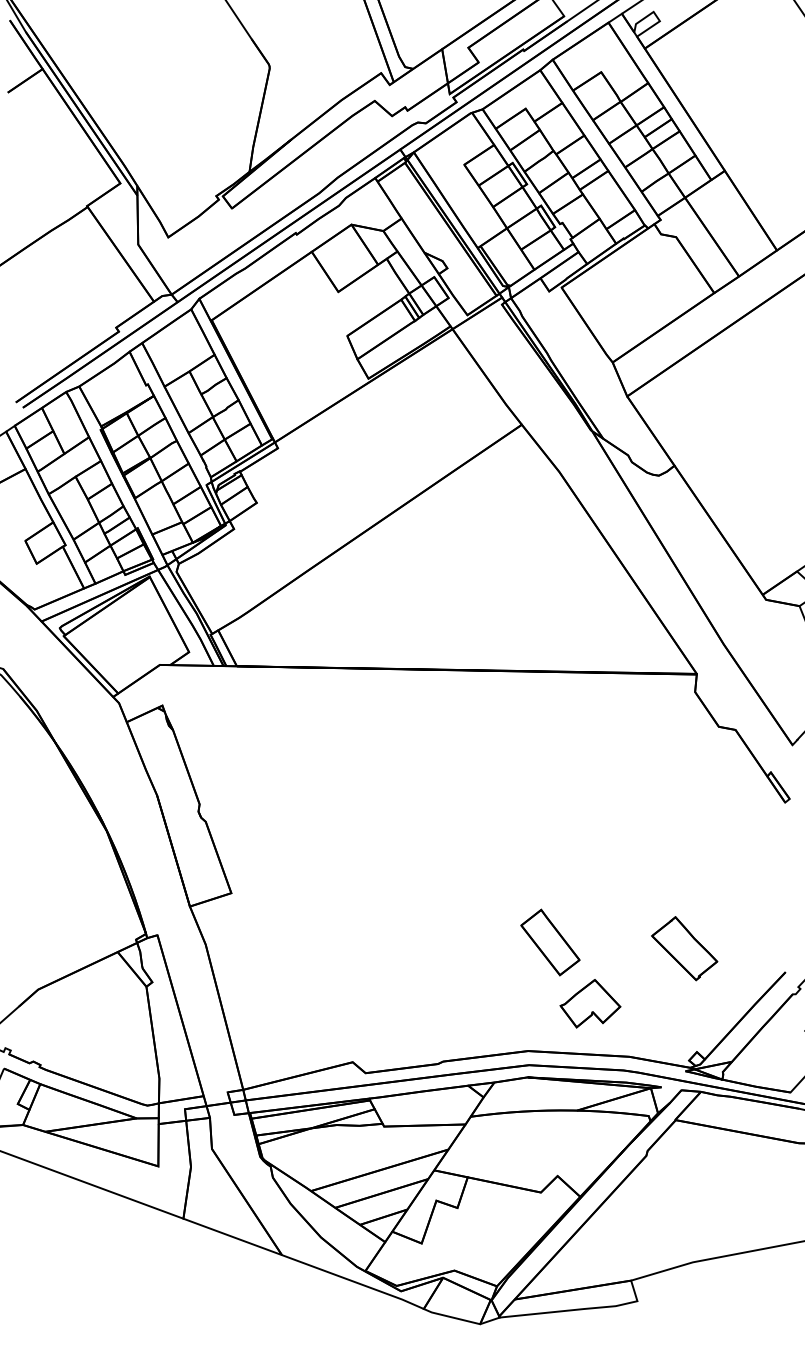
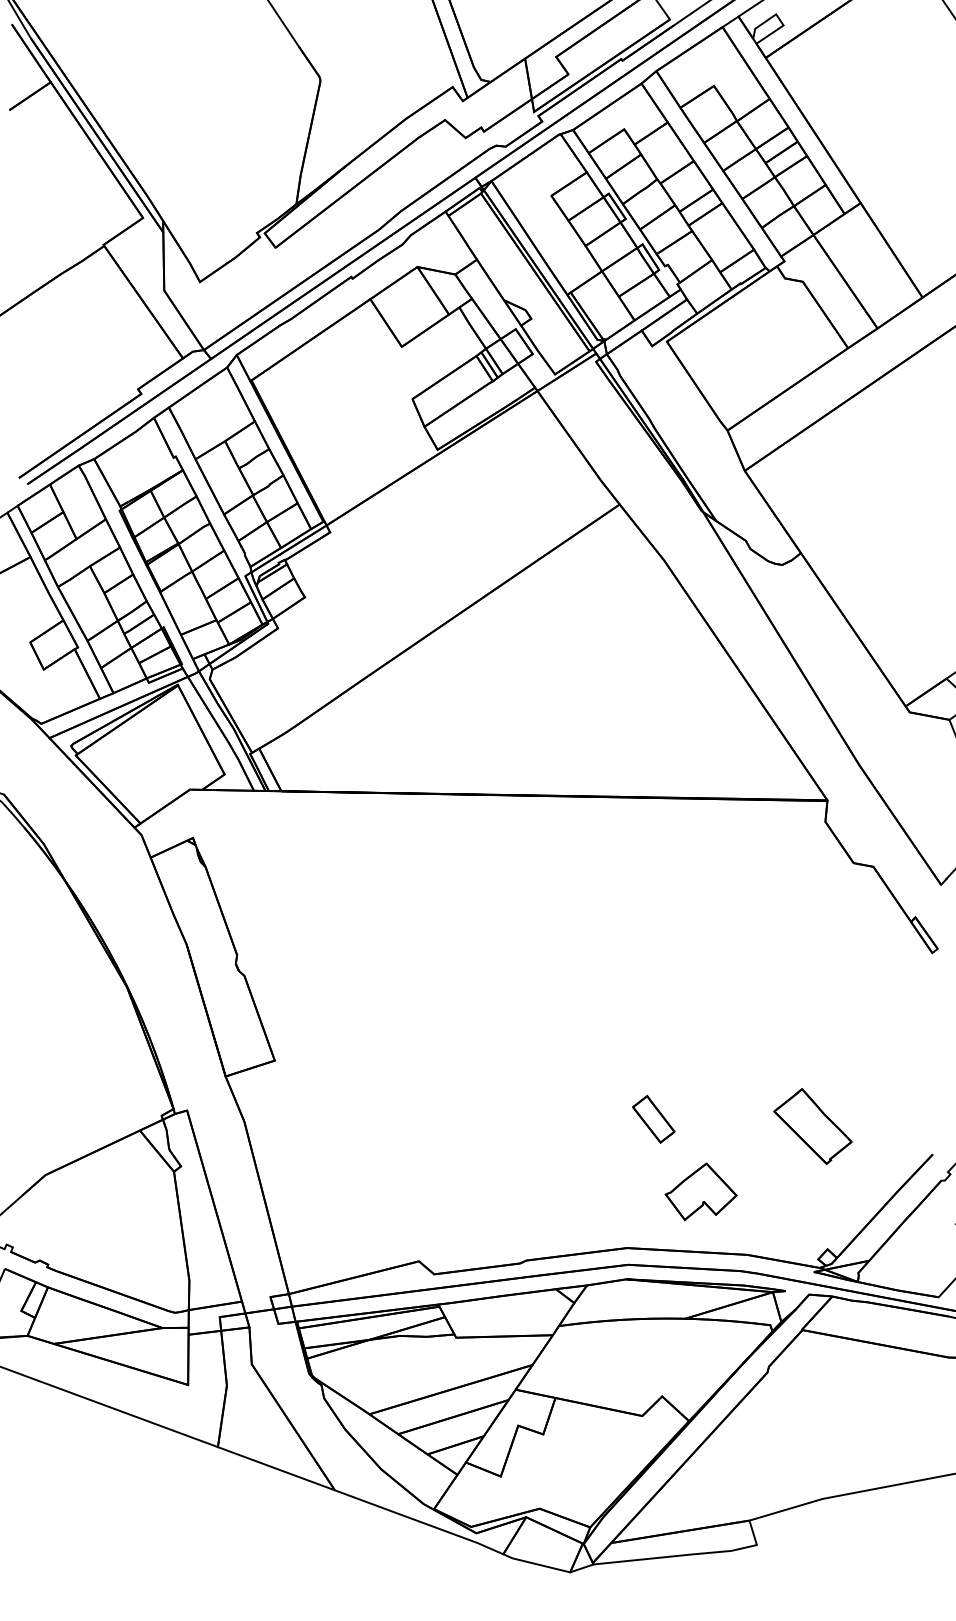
part: (550, 942) -> (653, 1119), size x0.6

